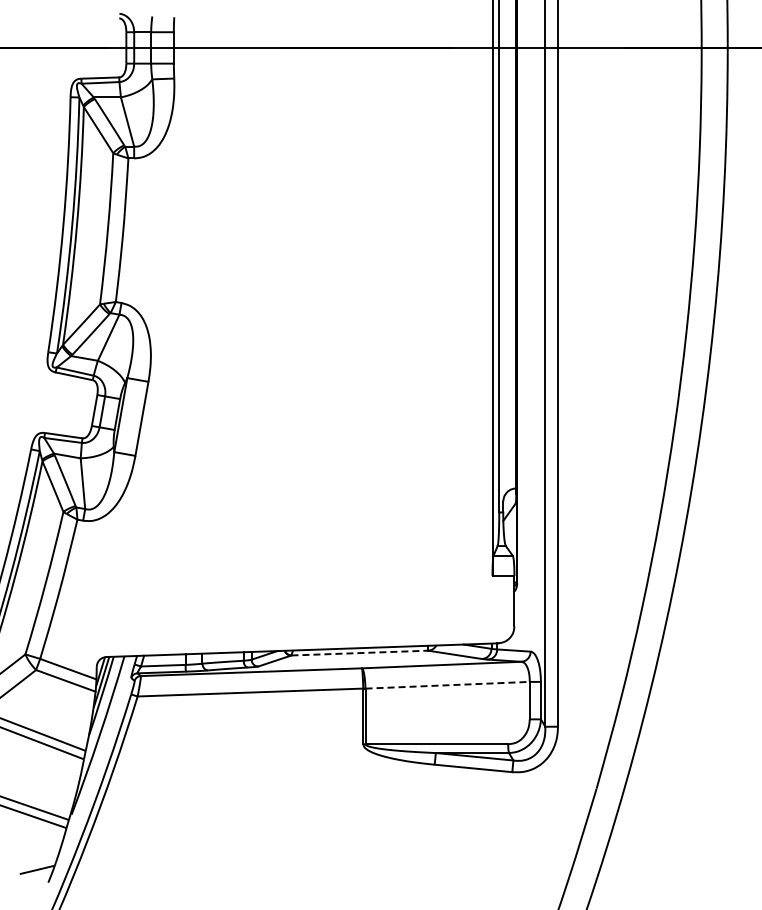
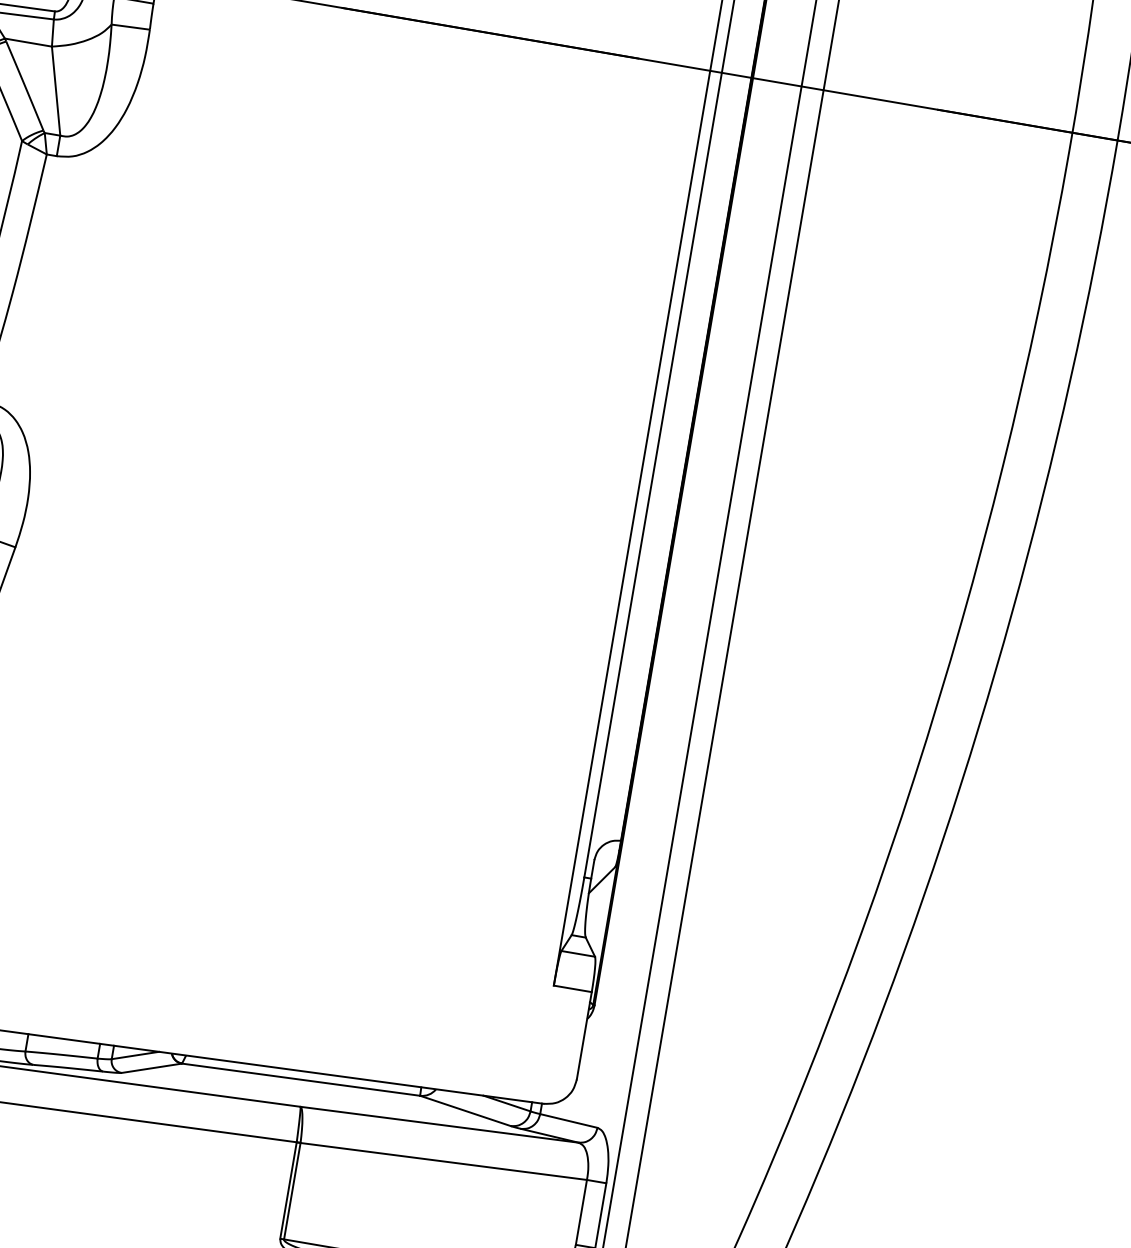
line: (360, 653) -> (302, 1080), dashed -> solid
line: (448, 685) -> (445, 1162), dashed -> solid

